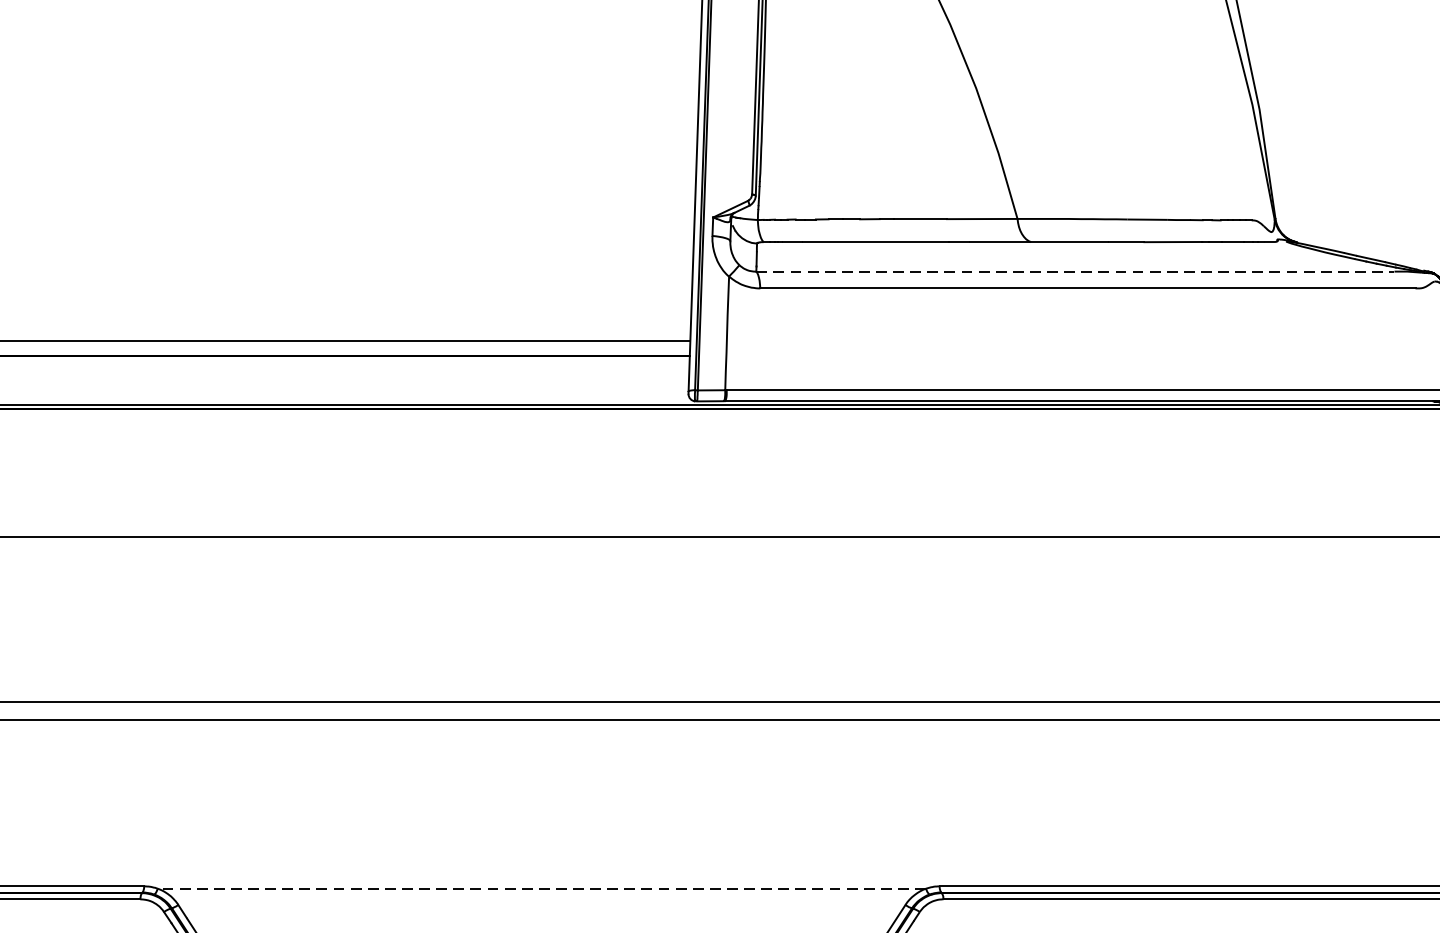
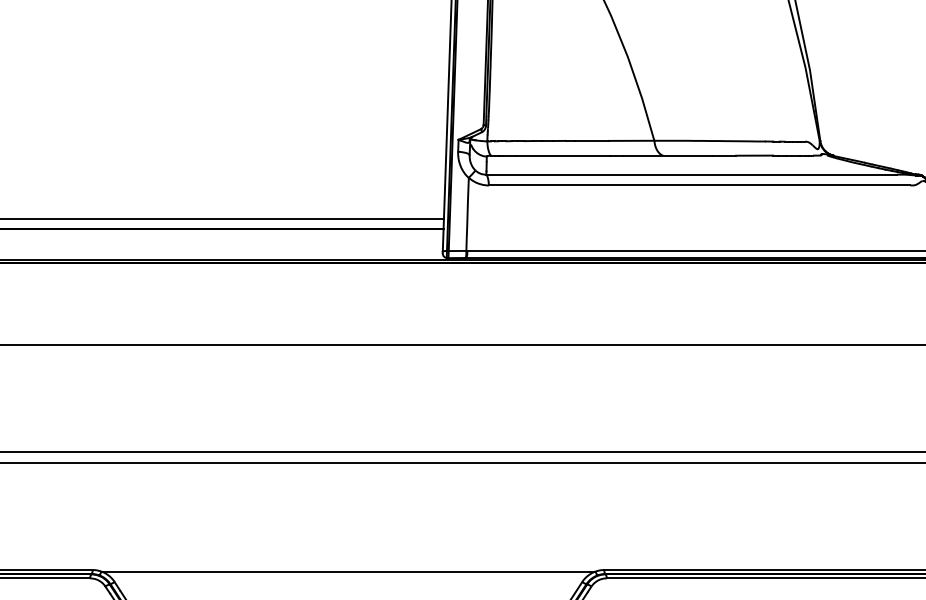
line: (1076, 271) -> (692, 174), dashed -> solid
line: (540, 888) -> (347, 571), dashed -> solid

